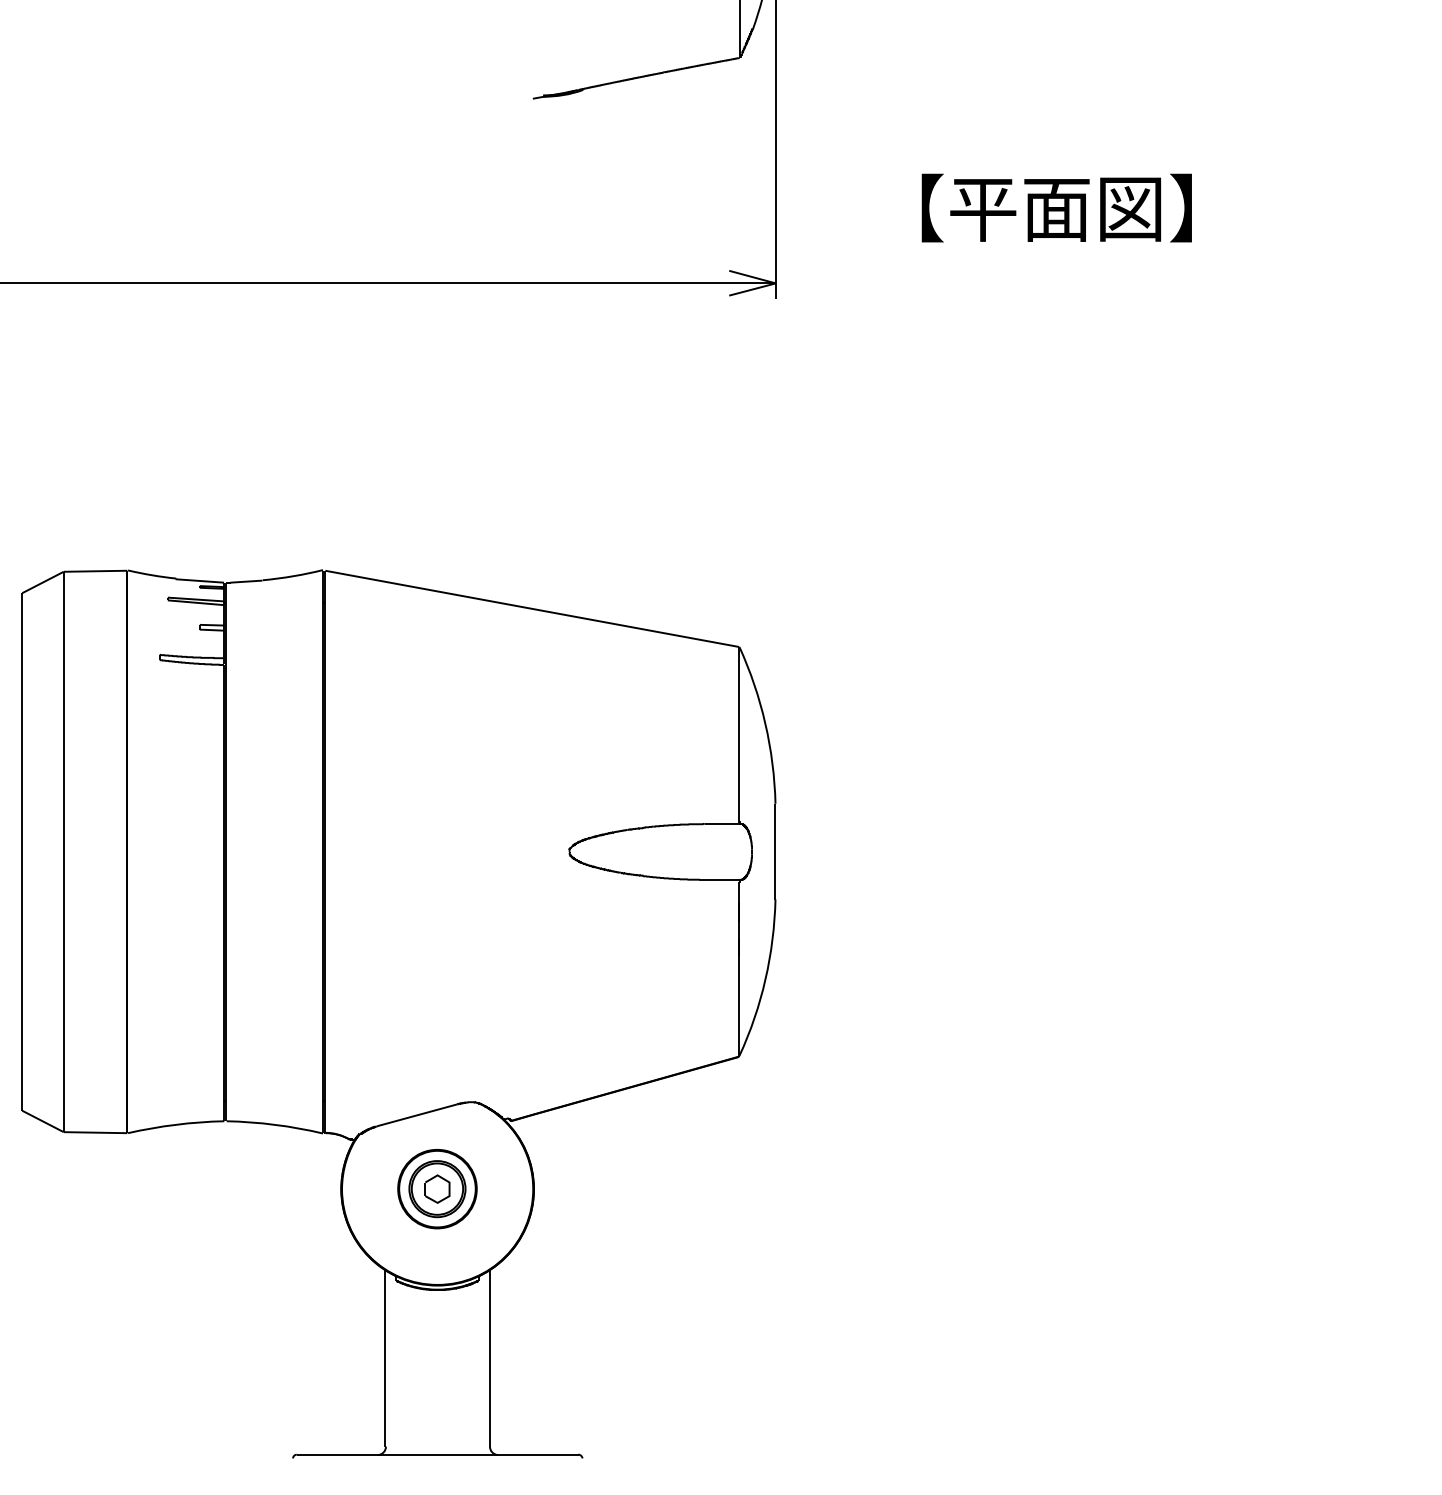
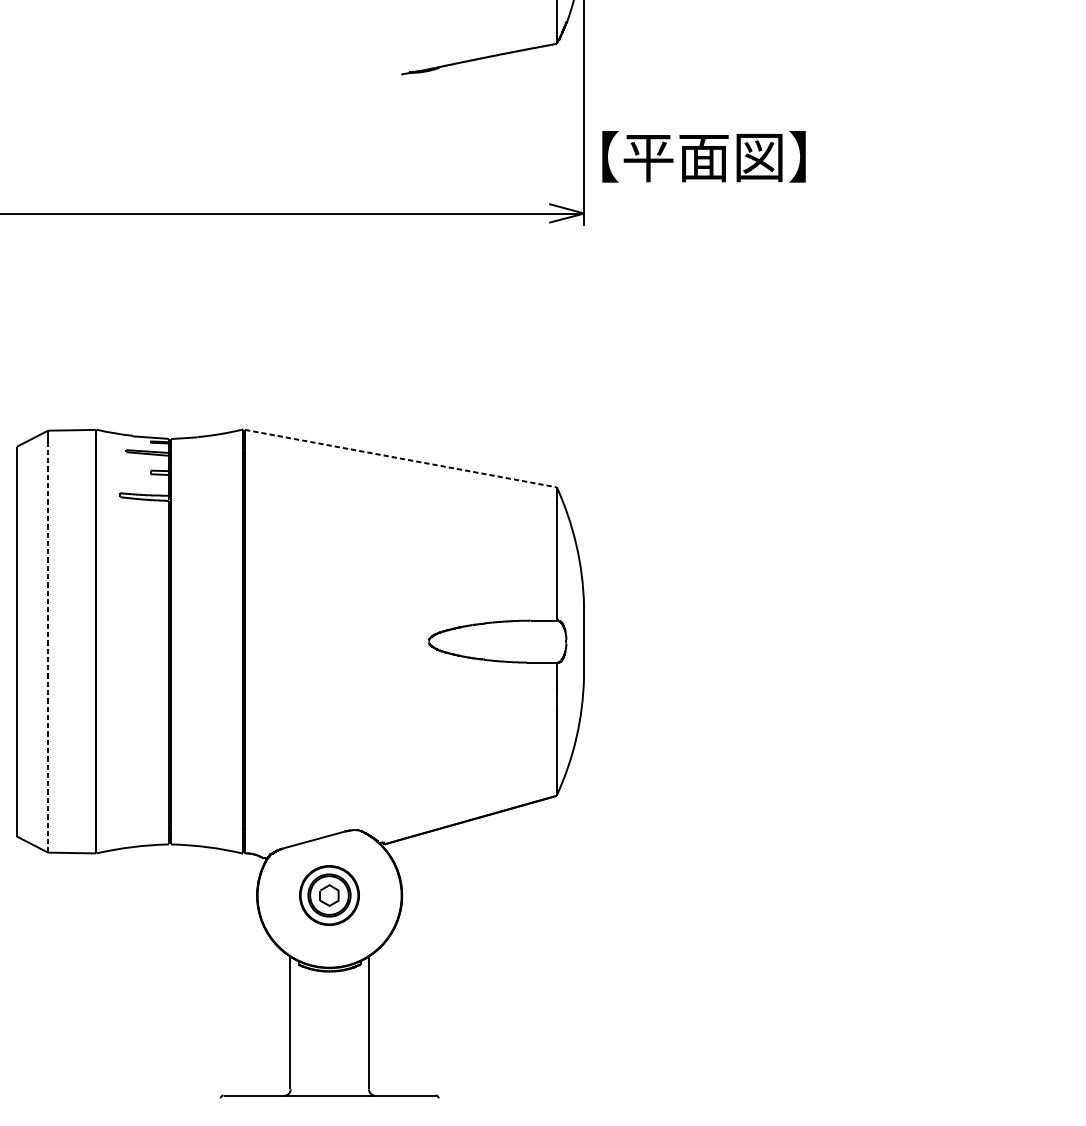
text: (1056, 207) -> (703, 156), moved
line: (532, 608) -> (401, 458), solid -> dashed
line: (63, 861) -> (47, 648), solid -> dashed

